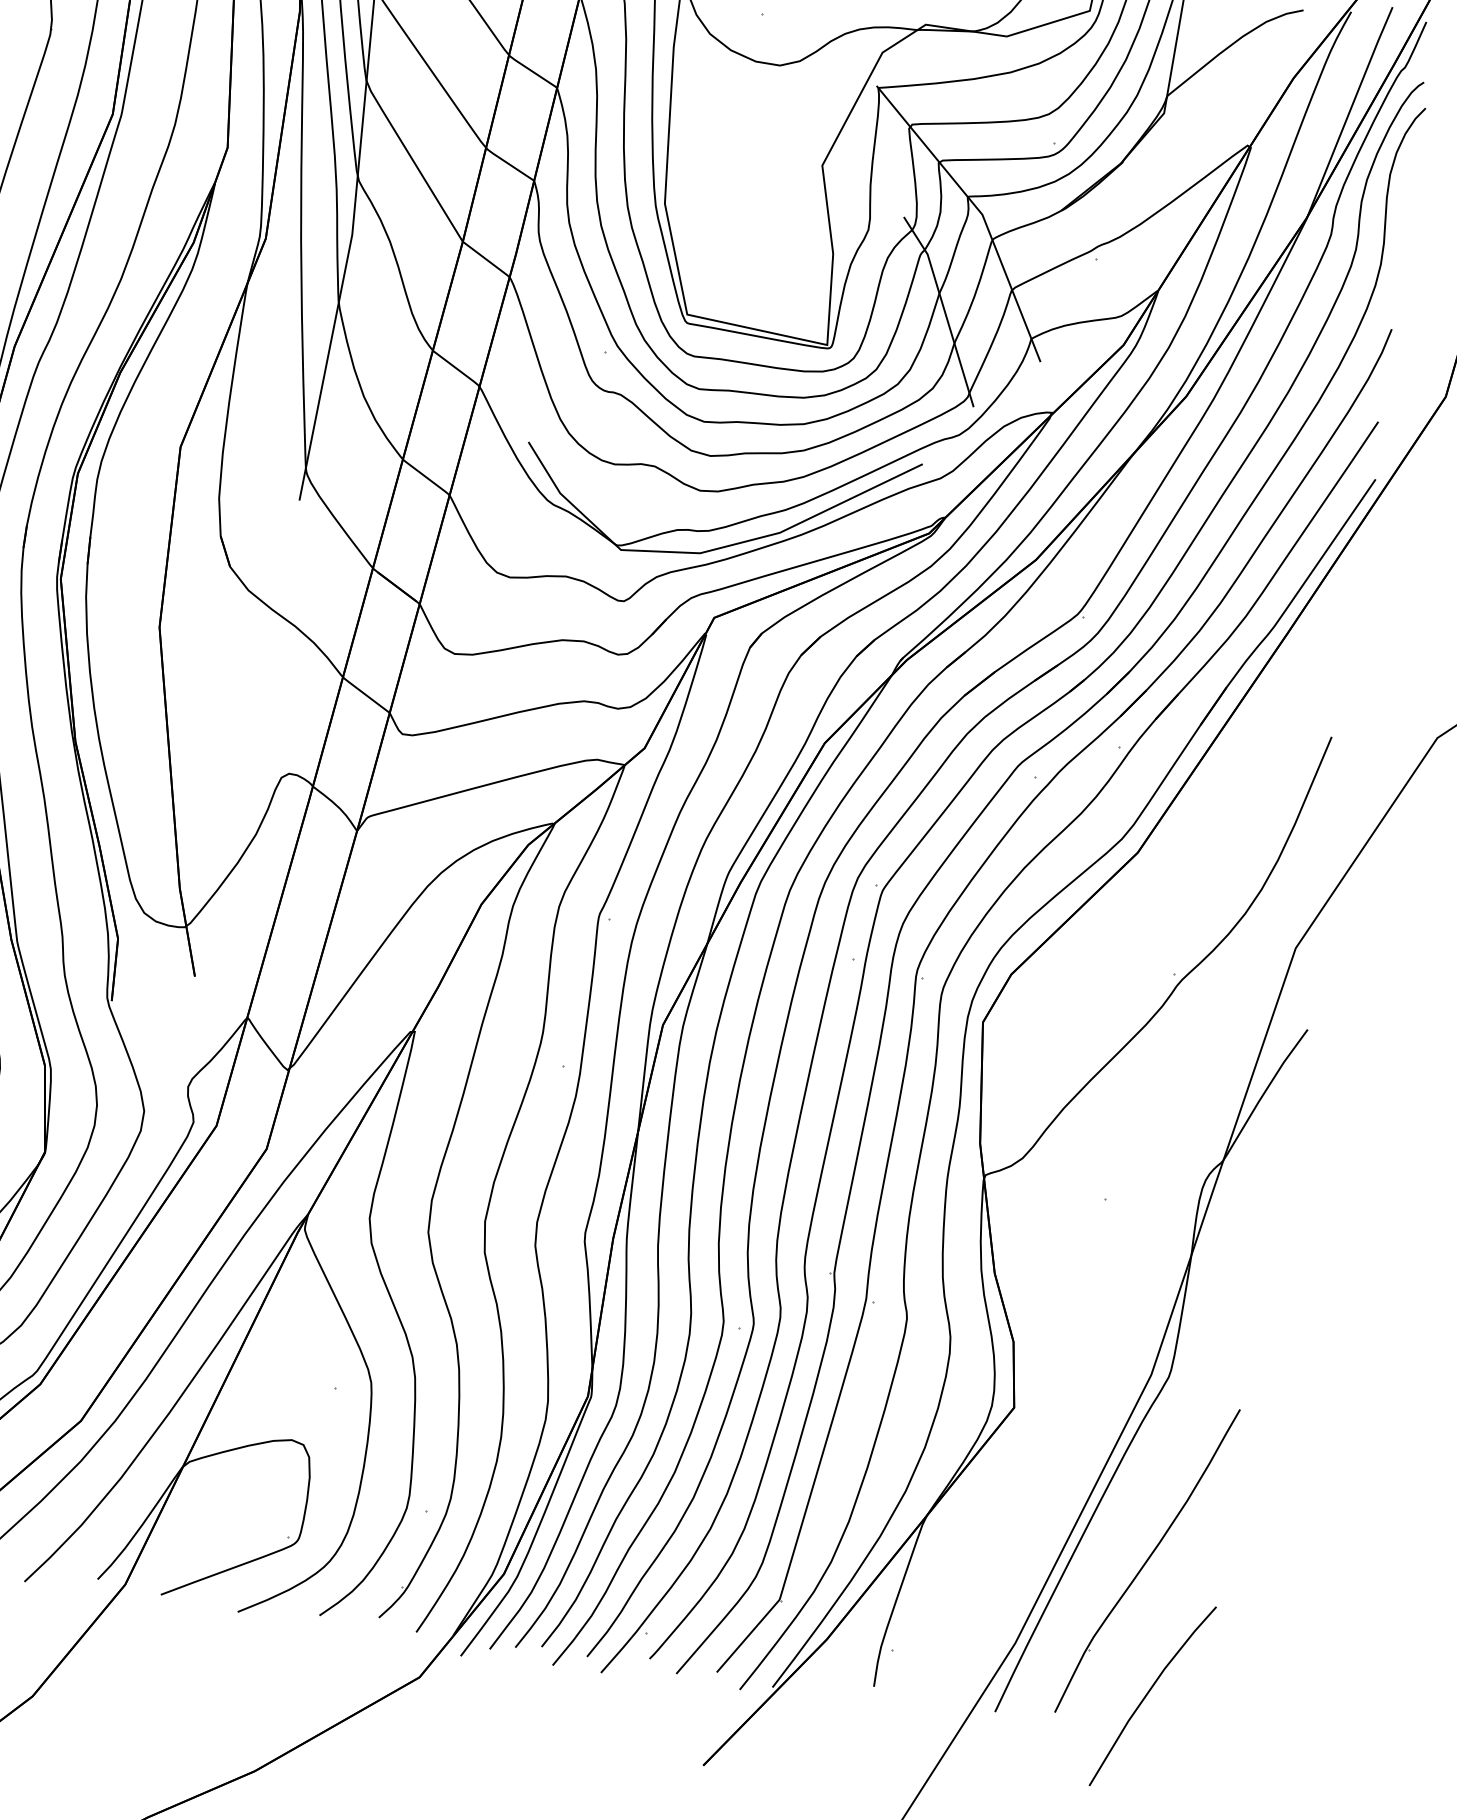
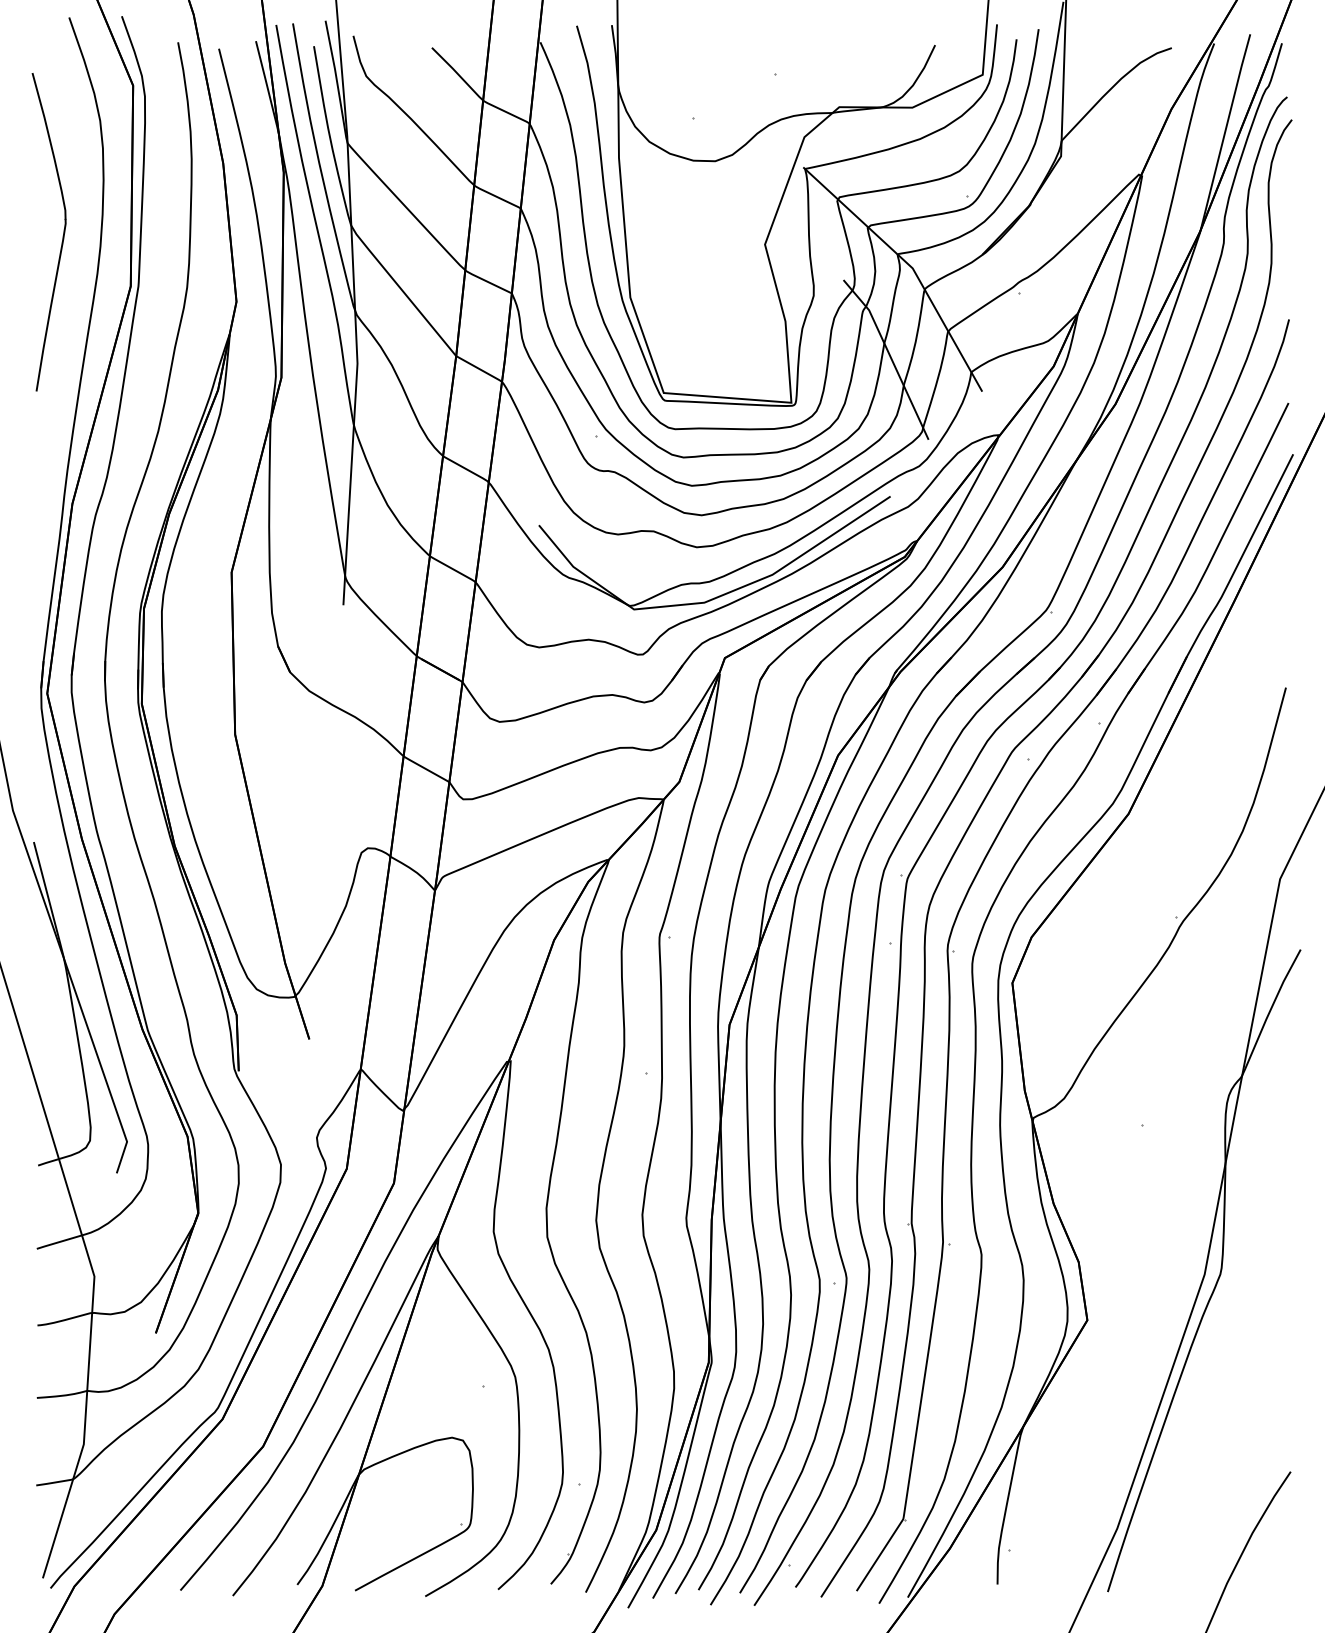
part: (1147, 1560) -> (1224, 1439), removed

